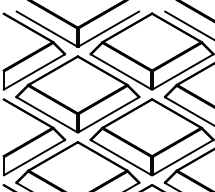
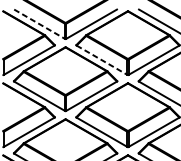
line: (46, 29) -> (39, 24), solid -> dashed
line: (121, 71) -> (102, 59), solid -> dashed

